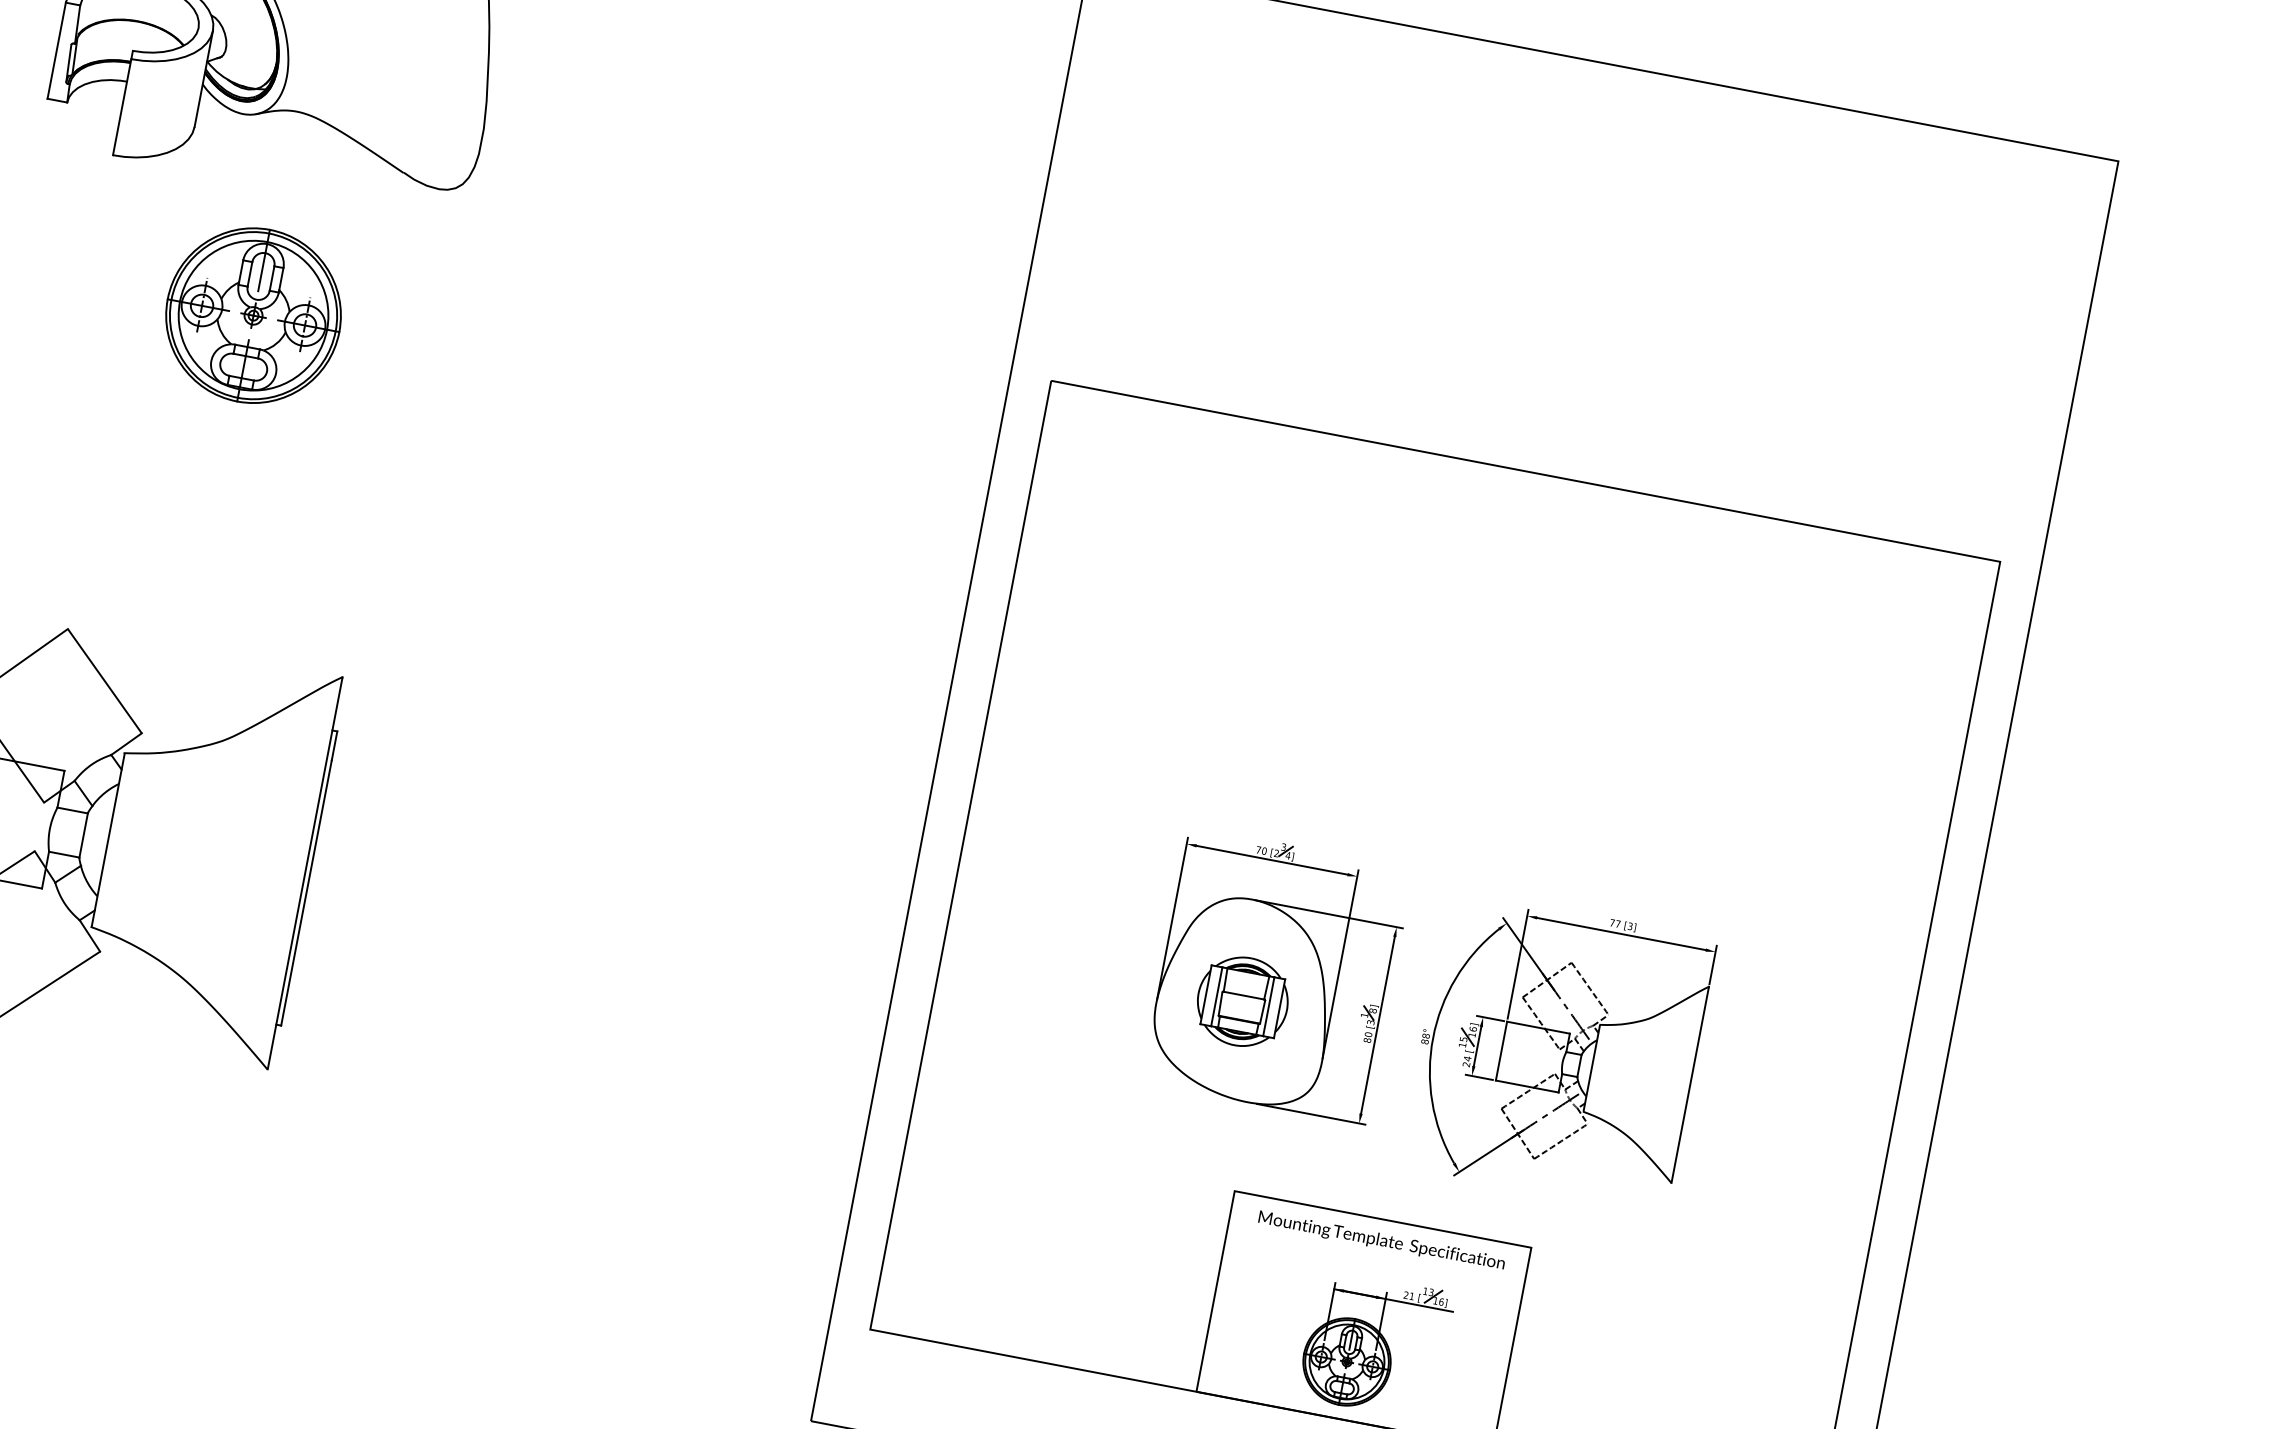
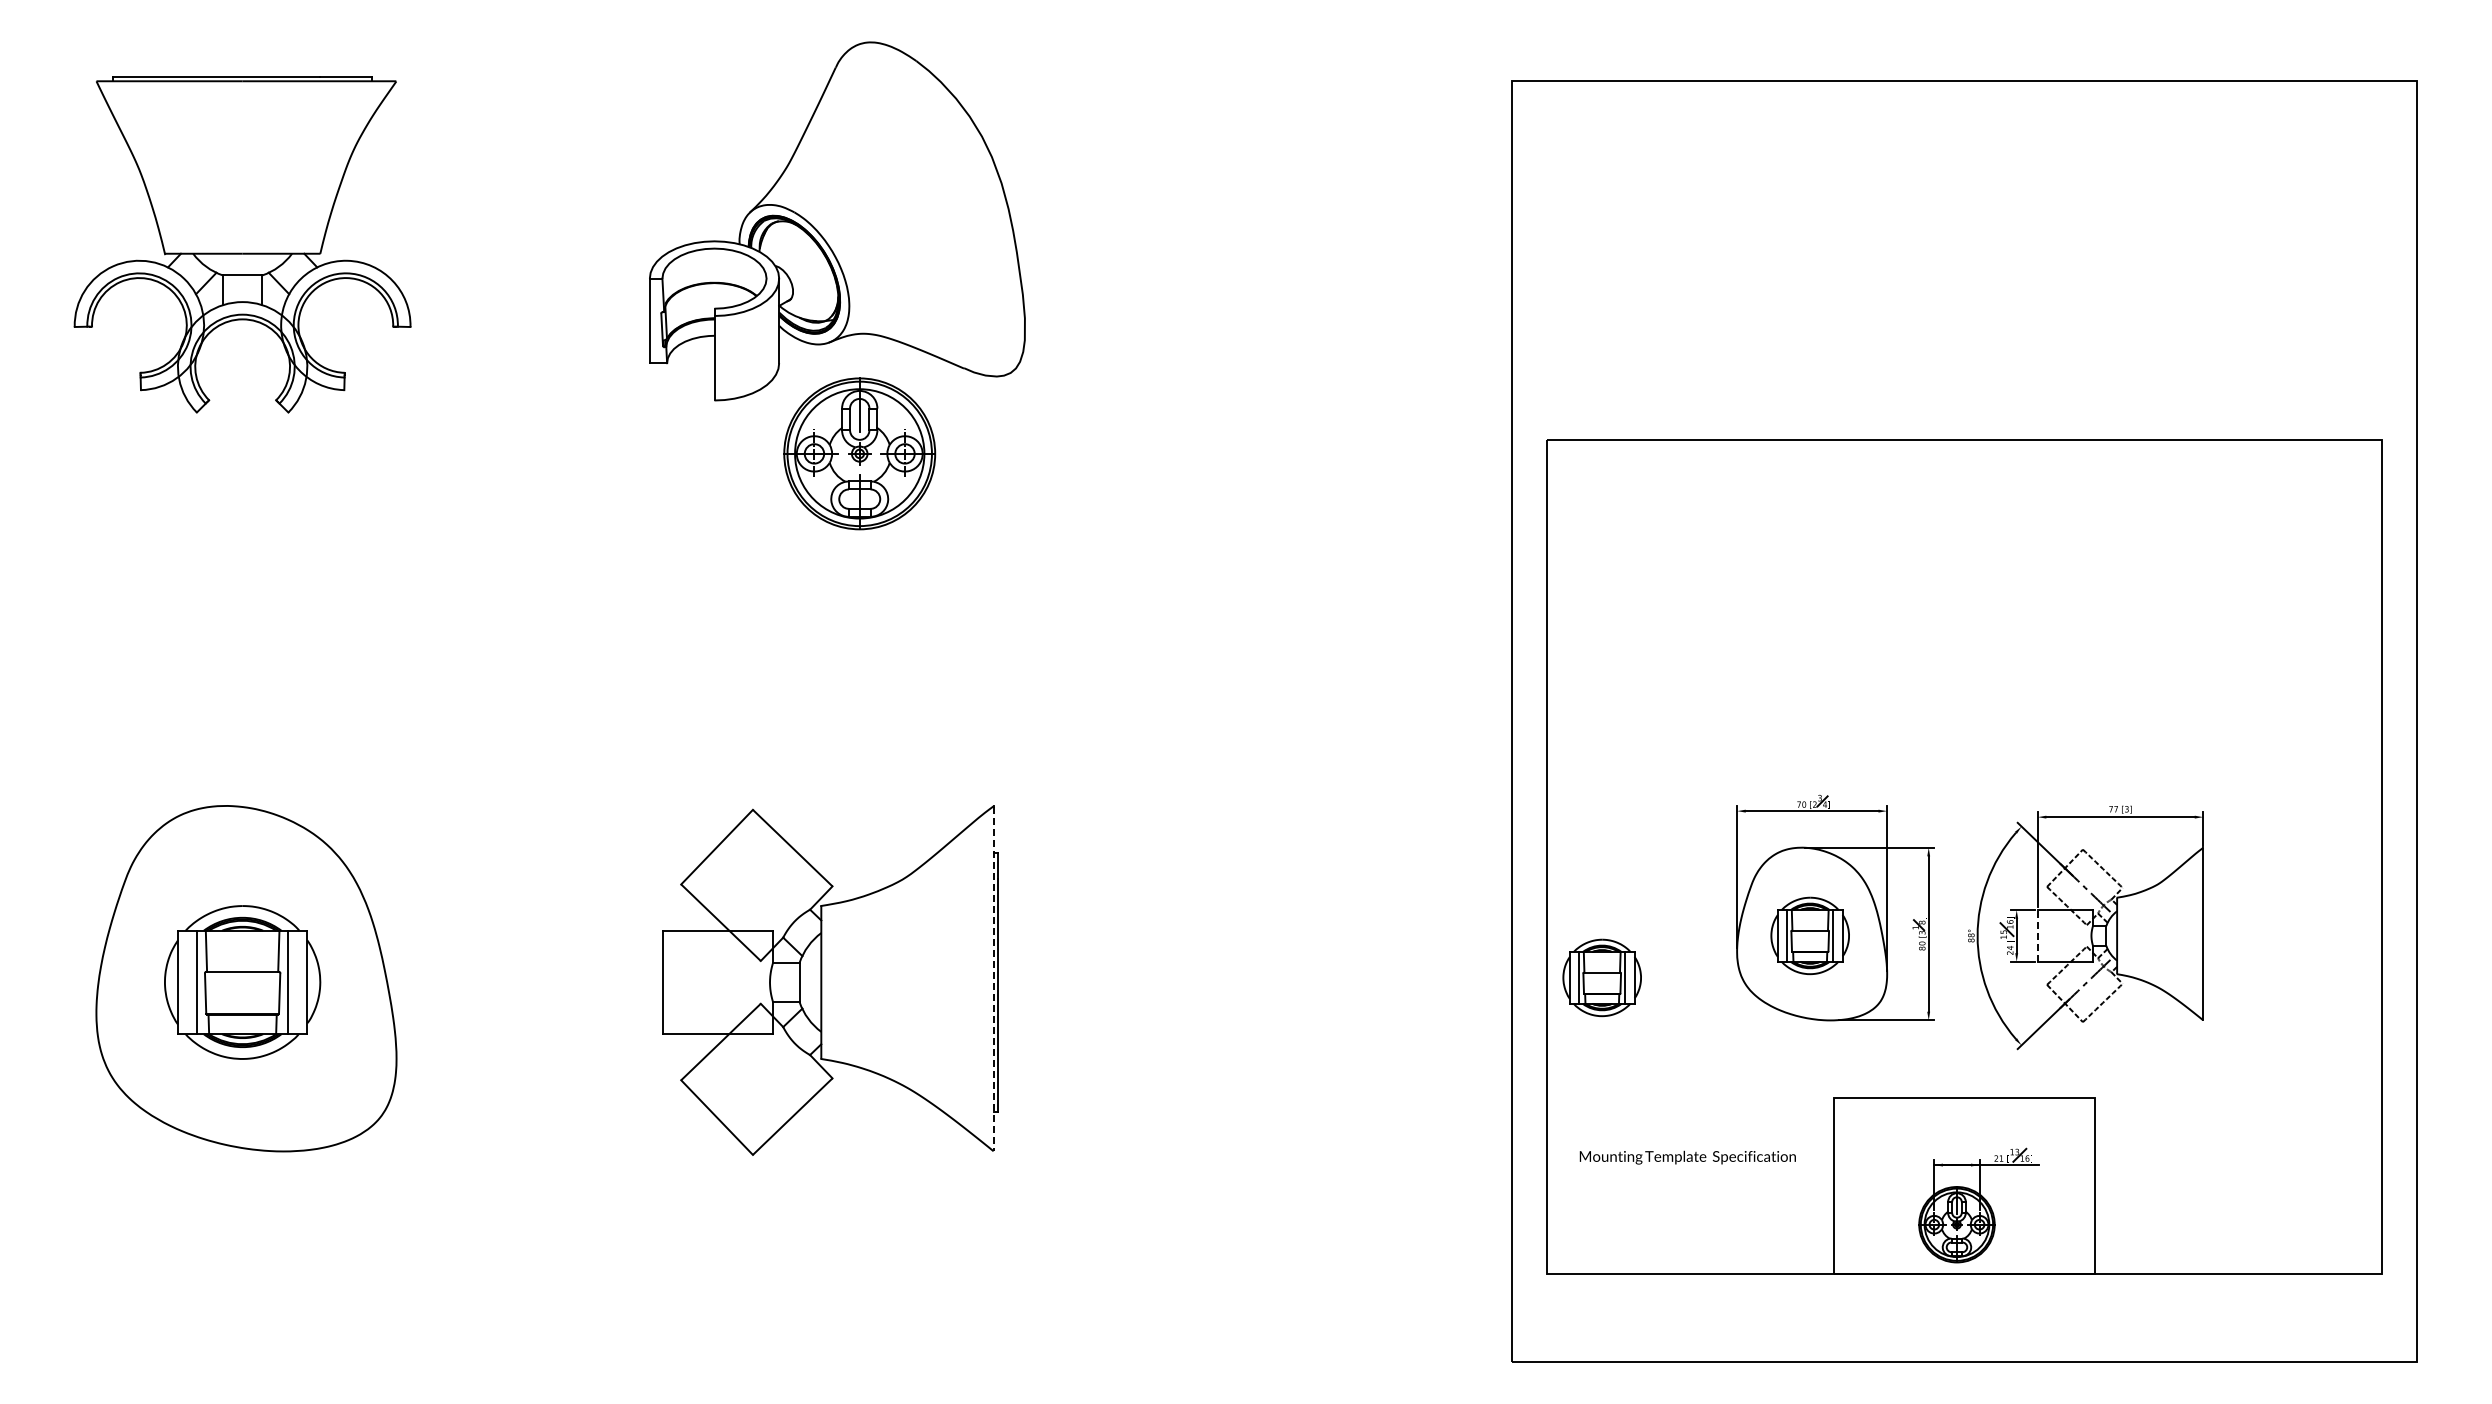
part: (253, 315) -> (859, 453), moved
line: (304, 874) -> (993, 979), solid -> dashed
part: (996, 1003) -> (1601, 977), added
line: (1501, 1050) -> (2037, 935), solid -> dashed
text: (1381, 1240) -> (1687, 1157), moved

